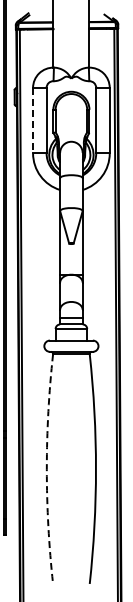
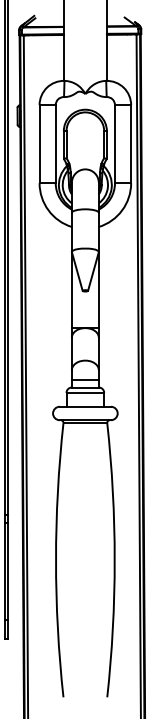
line: (33, 120) -> (40, 144), dashed -> solid
arc: (46, 469) -> (55, 560), dashed -> solid

